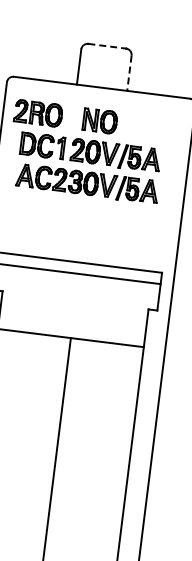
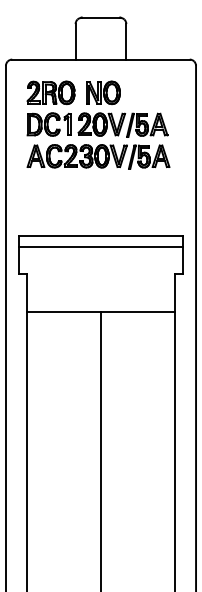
line: (107, 46) -> (101, 17), dashed -> solid
line: (129, 72) -> (126, 41), dashed -> solid
part: (37, 112) -> (50, 92), moved

